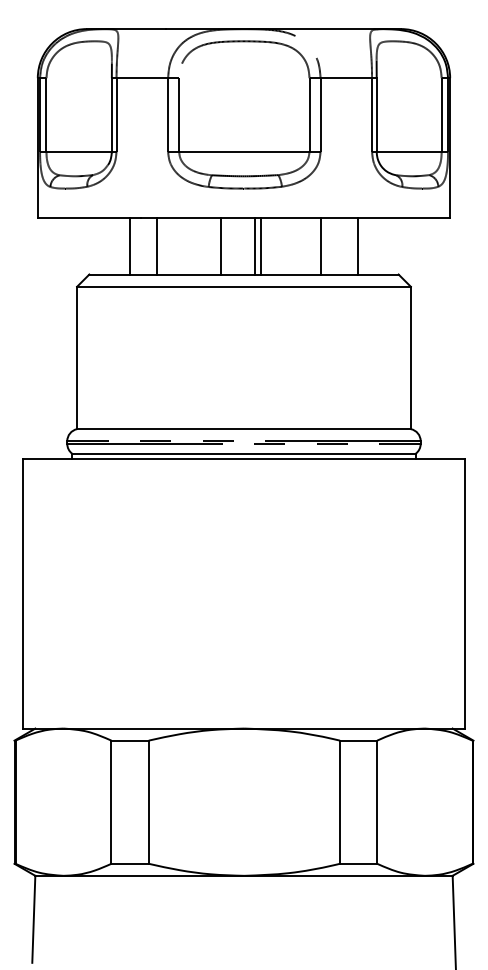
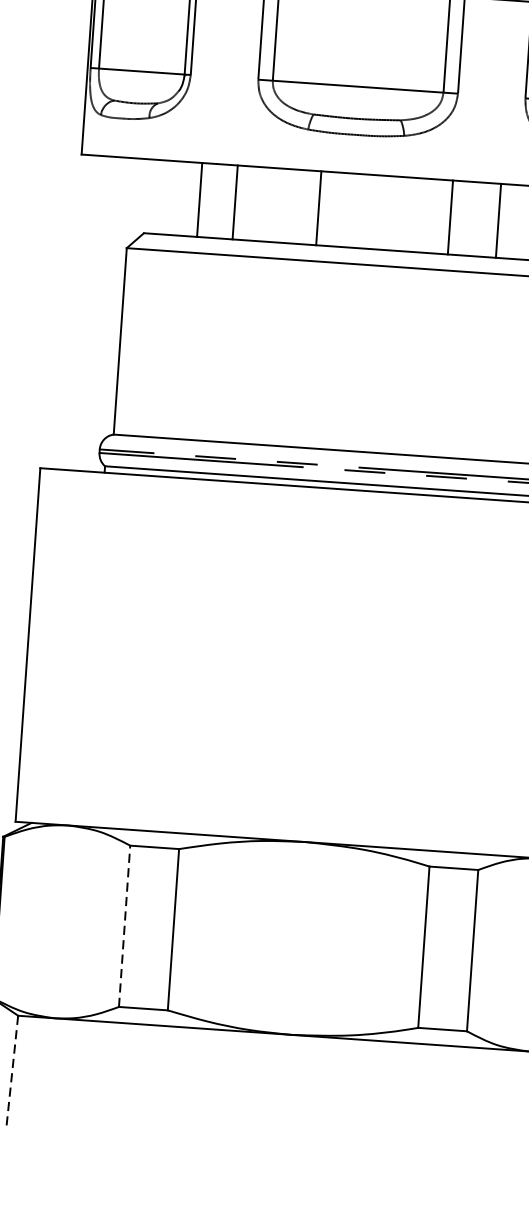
line: (255, 246) -> (364, 211), removed
line: (261, 246) -> (371, 212), removed
line: (111, 802) -> (124, 926), solid -> dashed
line: (33, 919) -> (11, 1072), solid -> dashed

